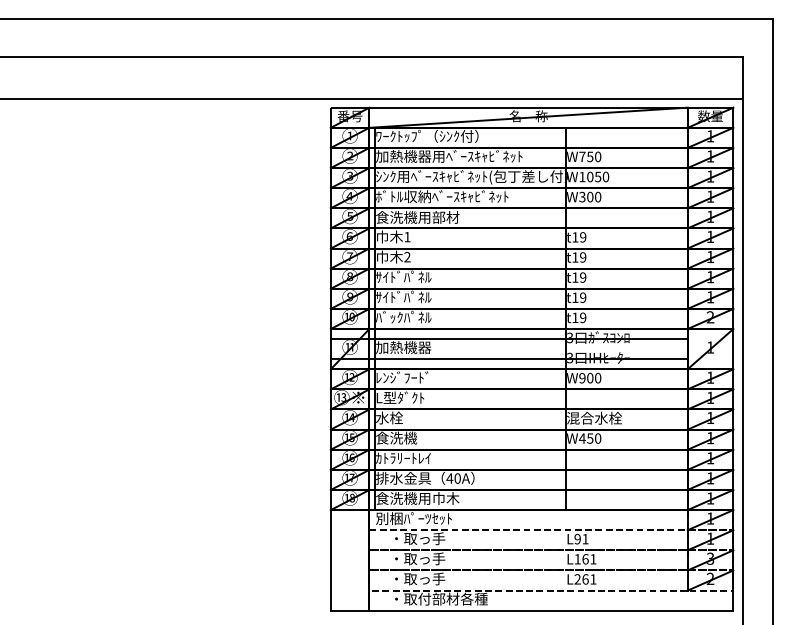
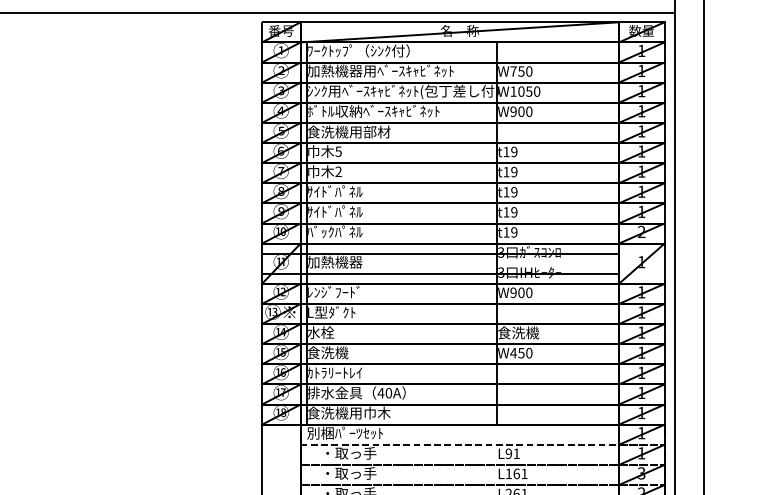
text: (582, 197) -> (513, 112), W300 -> W900
text: (407, 237) -> (338, 152), 1 -> 5
text: (594, 417) -> (525, 332), 混合水栓 -> 食洗機

